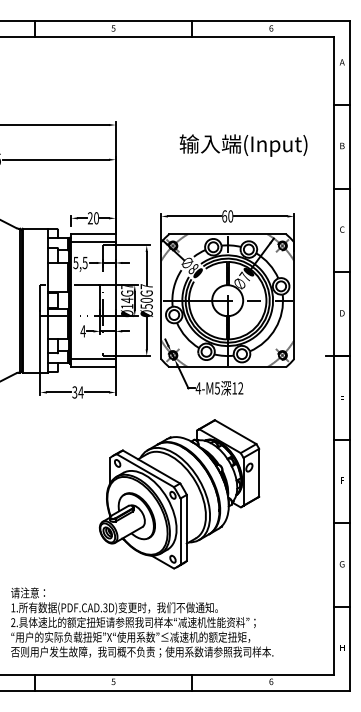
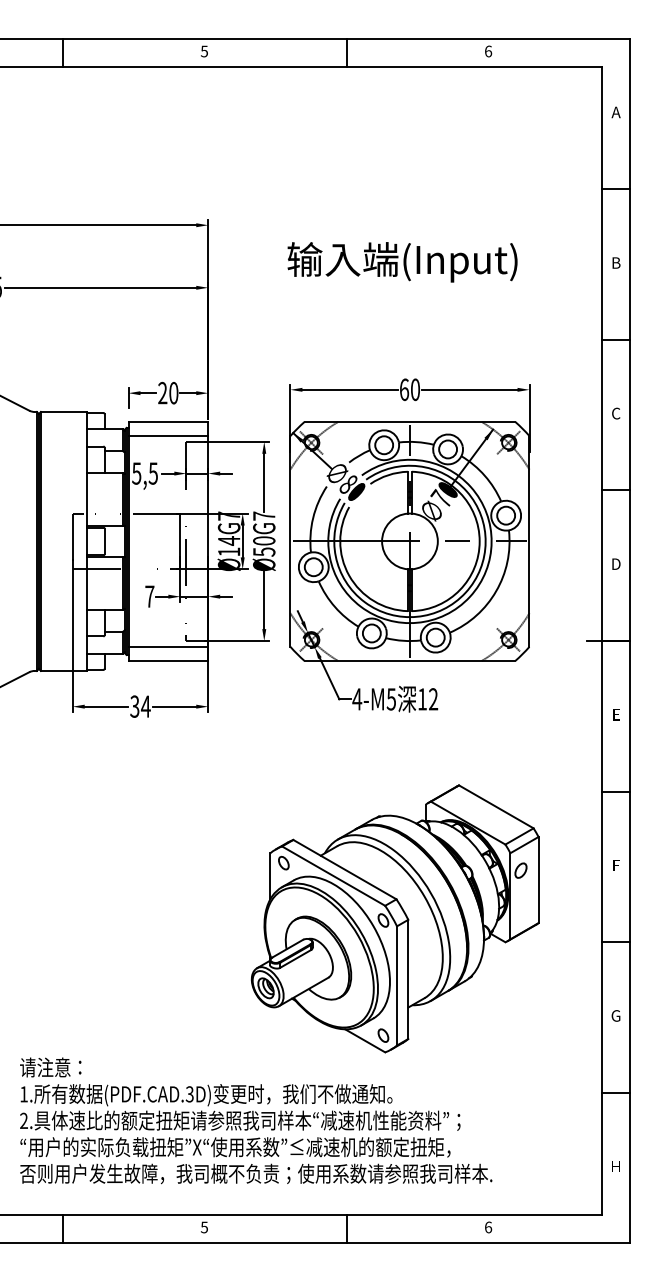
text: (243, 145) -> (402, 262), moved
text: (82, 331) -> (148, 596), 4 -> 7
part: (179, 494) -> (395, 919), moved

